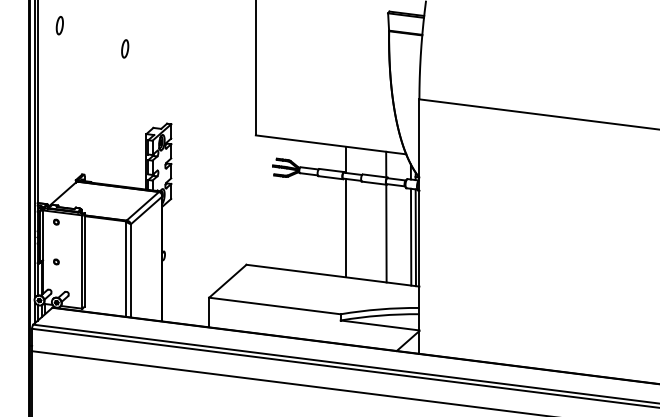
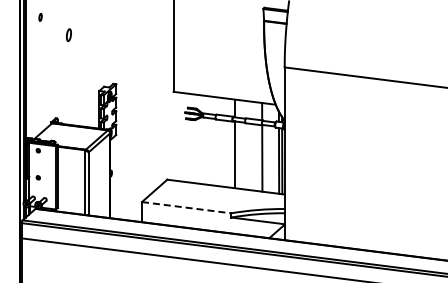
part: (59, 25) -> (40, 17), size x0.6
part: (124, 47) -> (68, 34), moved
line: (274, 305) -> (186, 207), solid -> dashed

